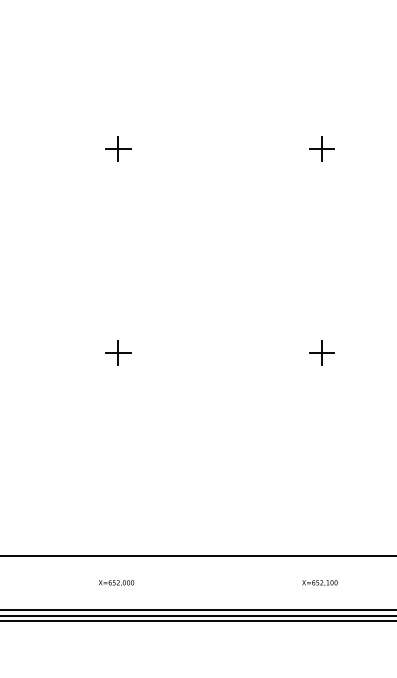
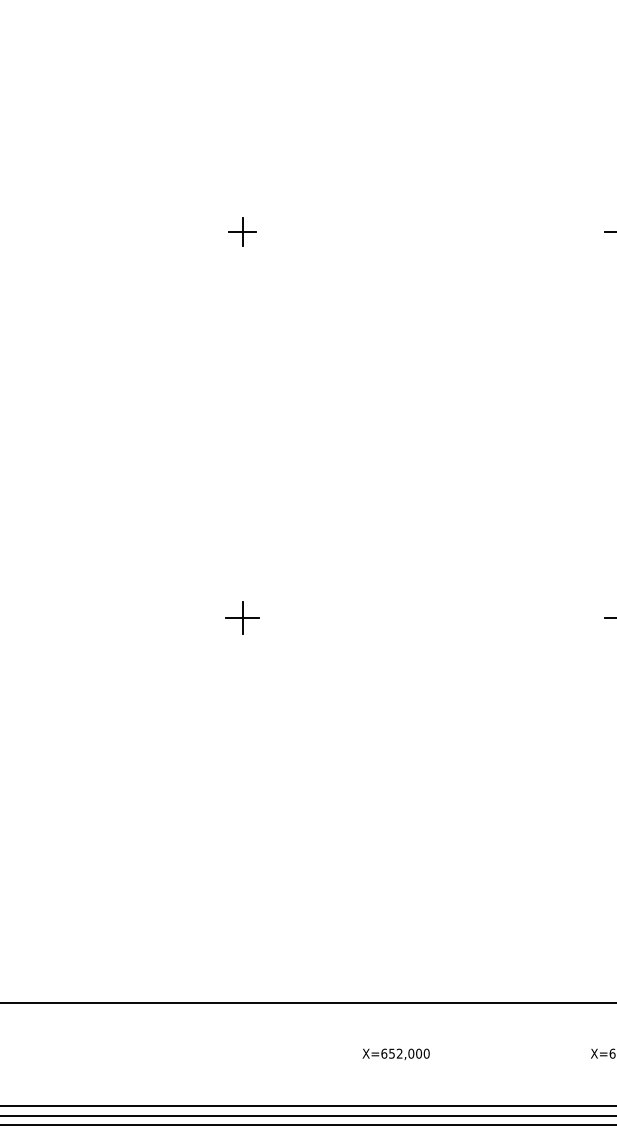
part: (118, 148) -> (242, 230), size x0.6
part: (118, 352) -> (242, 617), size x0.7
text: (116, 582) -> (396, 1053), moved

